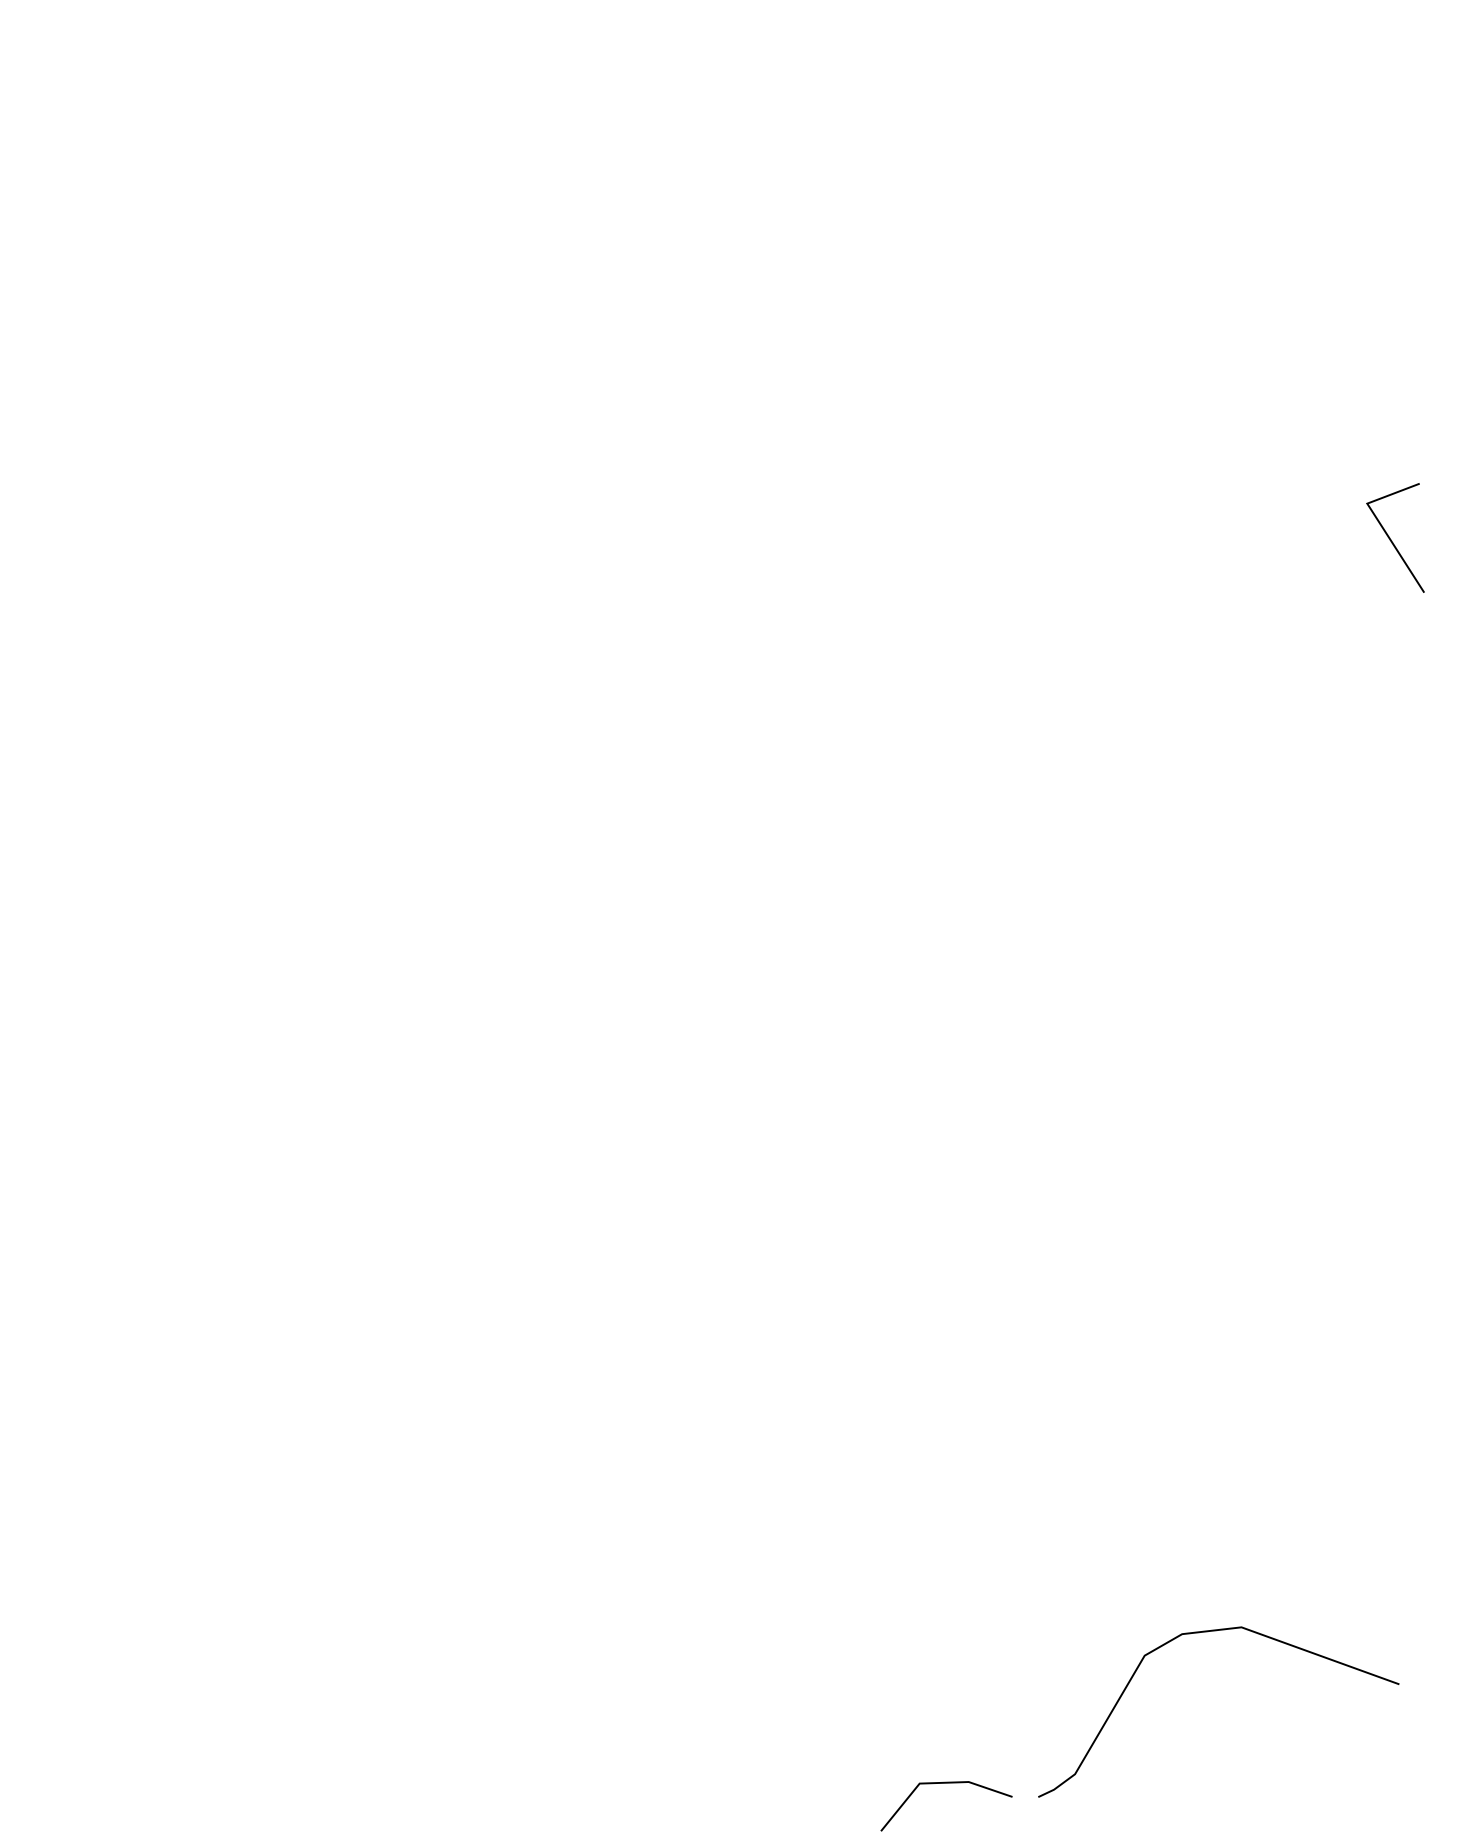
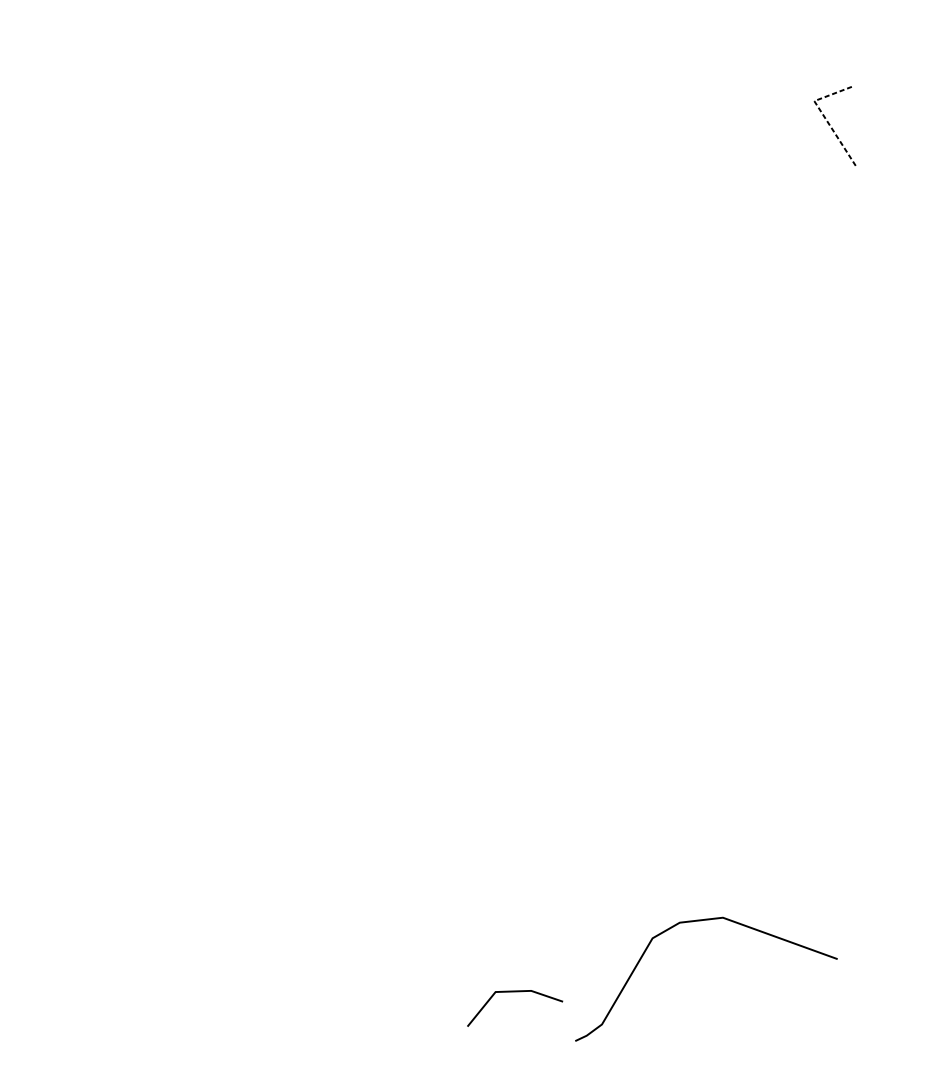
line: (1380, 523) -> (823, 115), solid -> dashed
line: (946, 1783) -> (515, 991), moved

